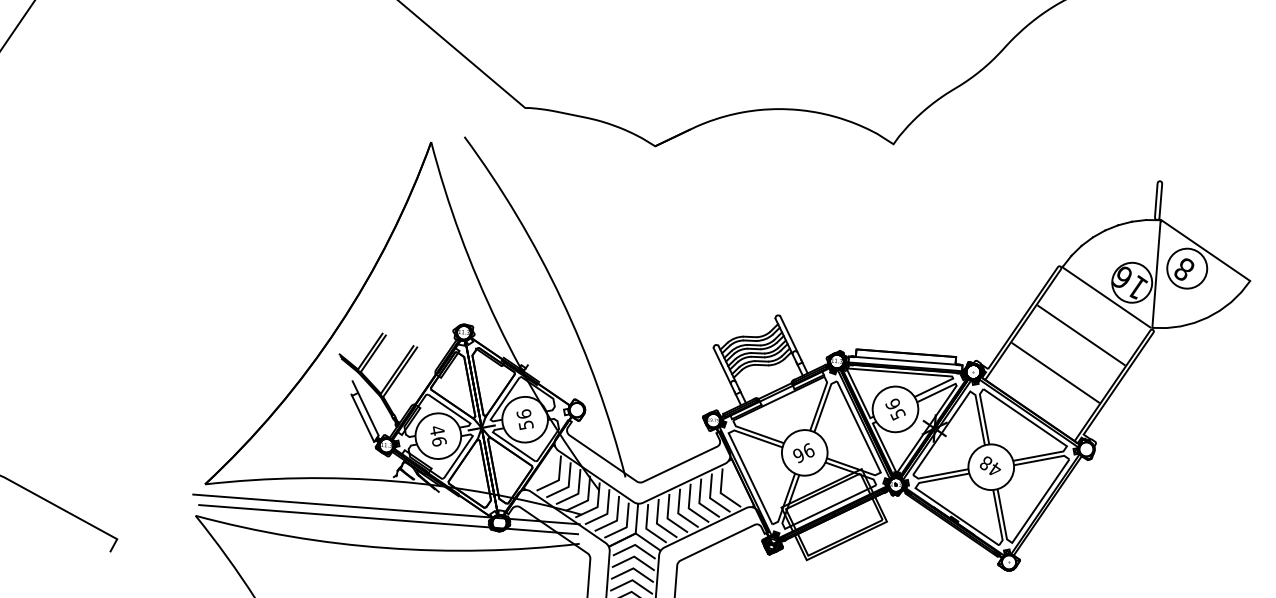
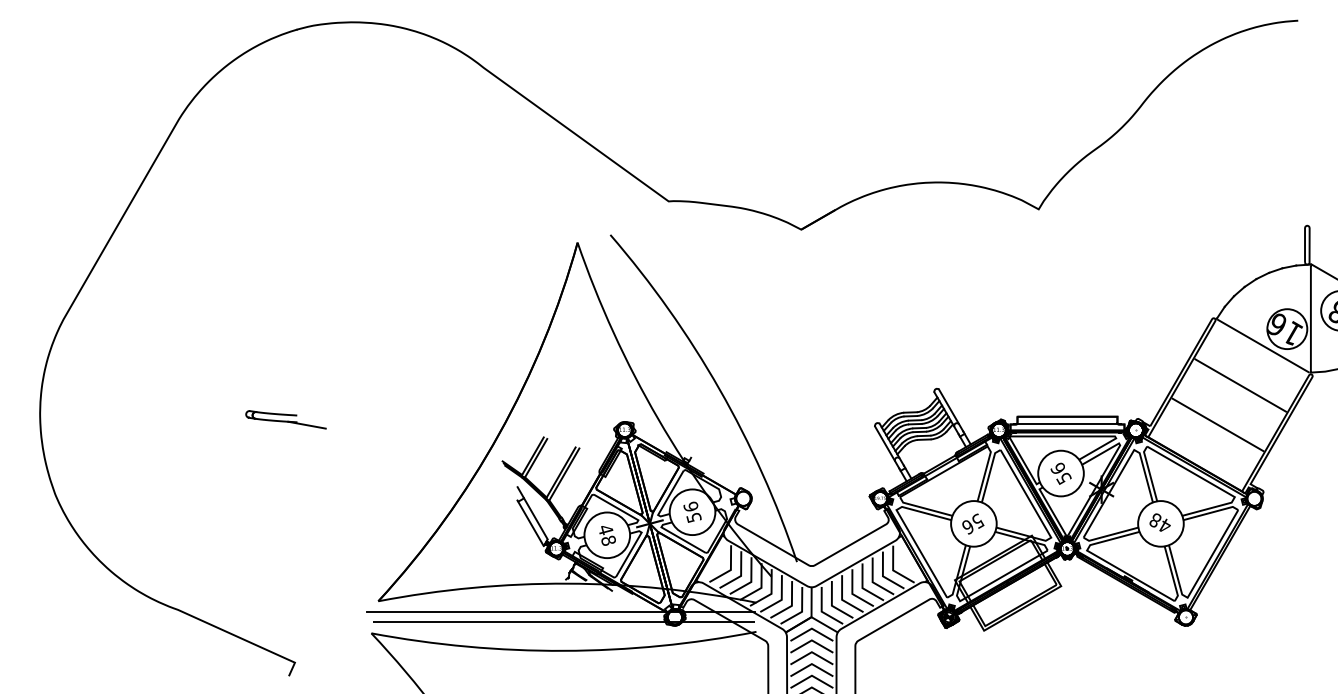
part: (126, 296) -> (285, 419), added
text: (439, 441) -> (608, 540), 46 -> 48
text: (809, 449) -> (978, 520), 96 -> 56

